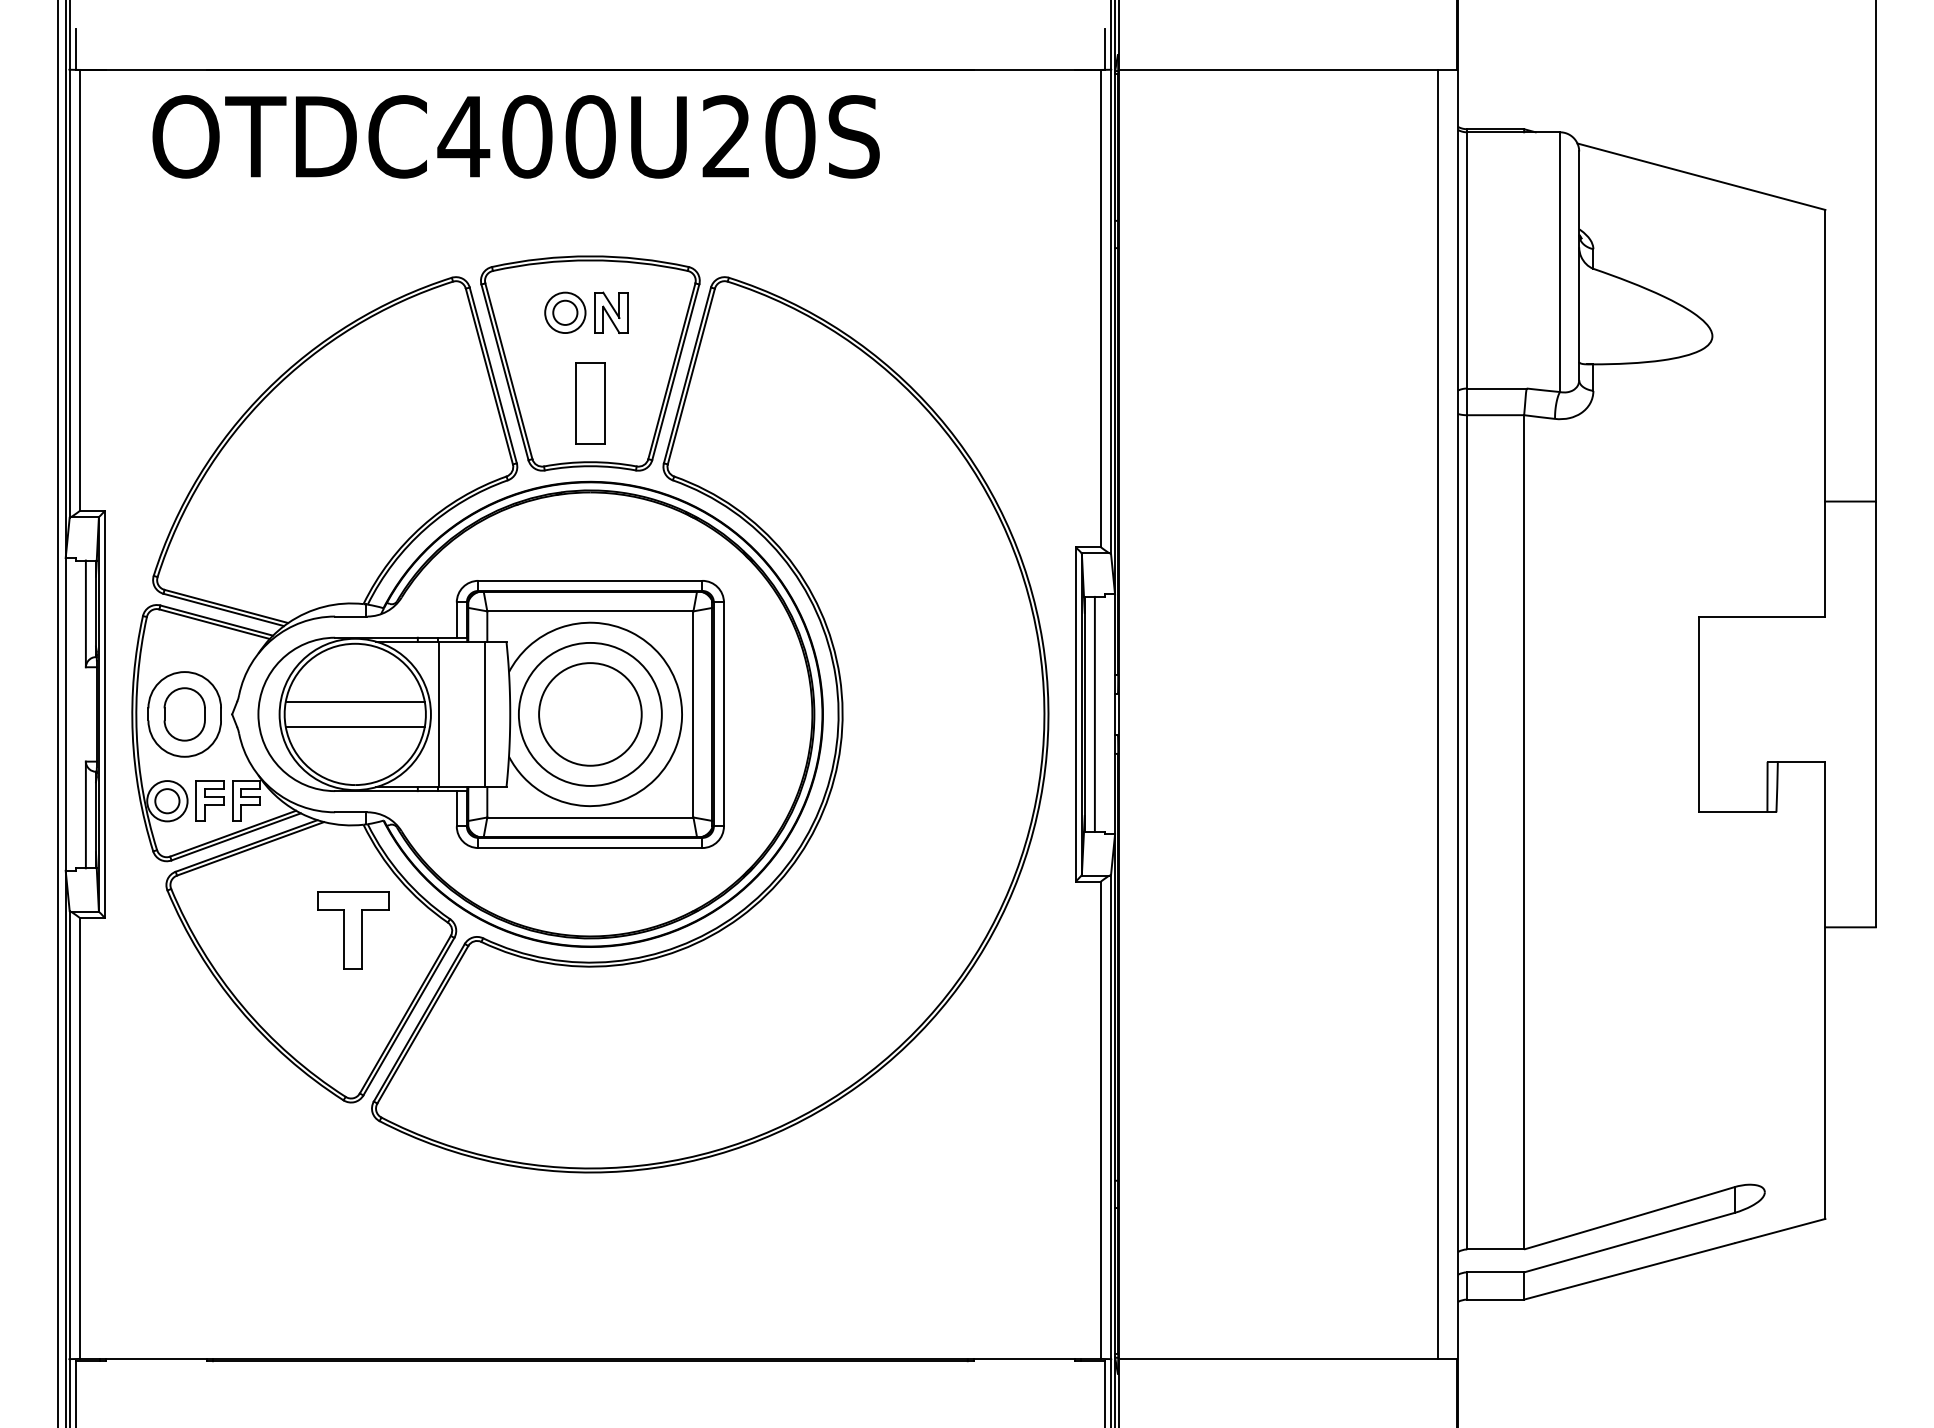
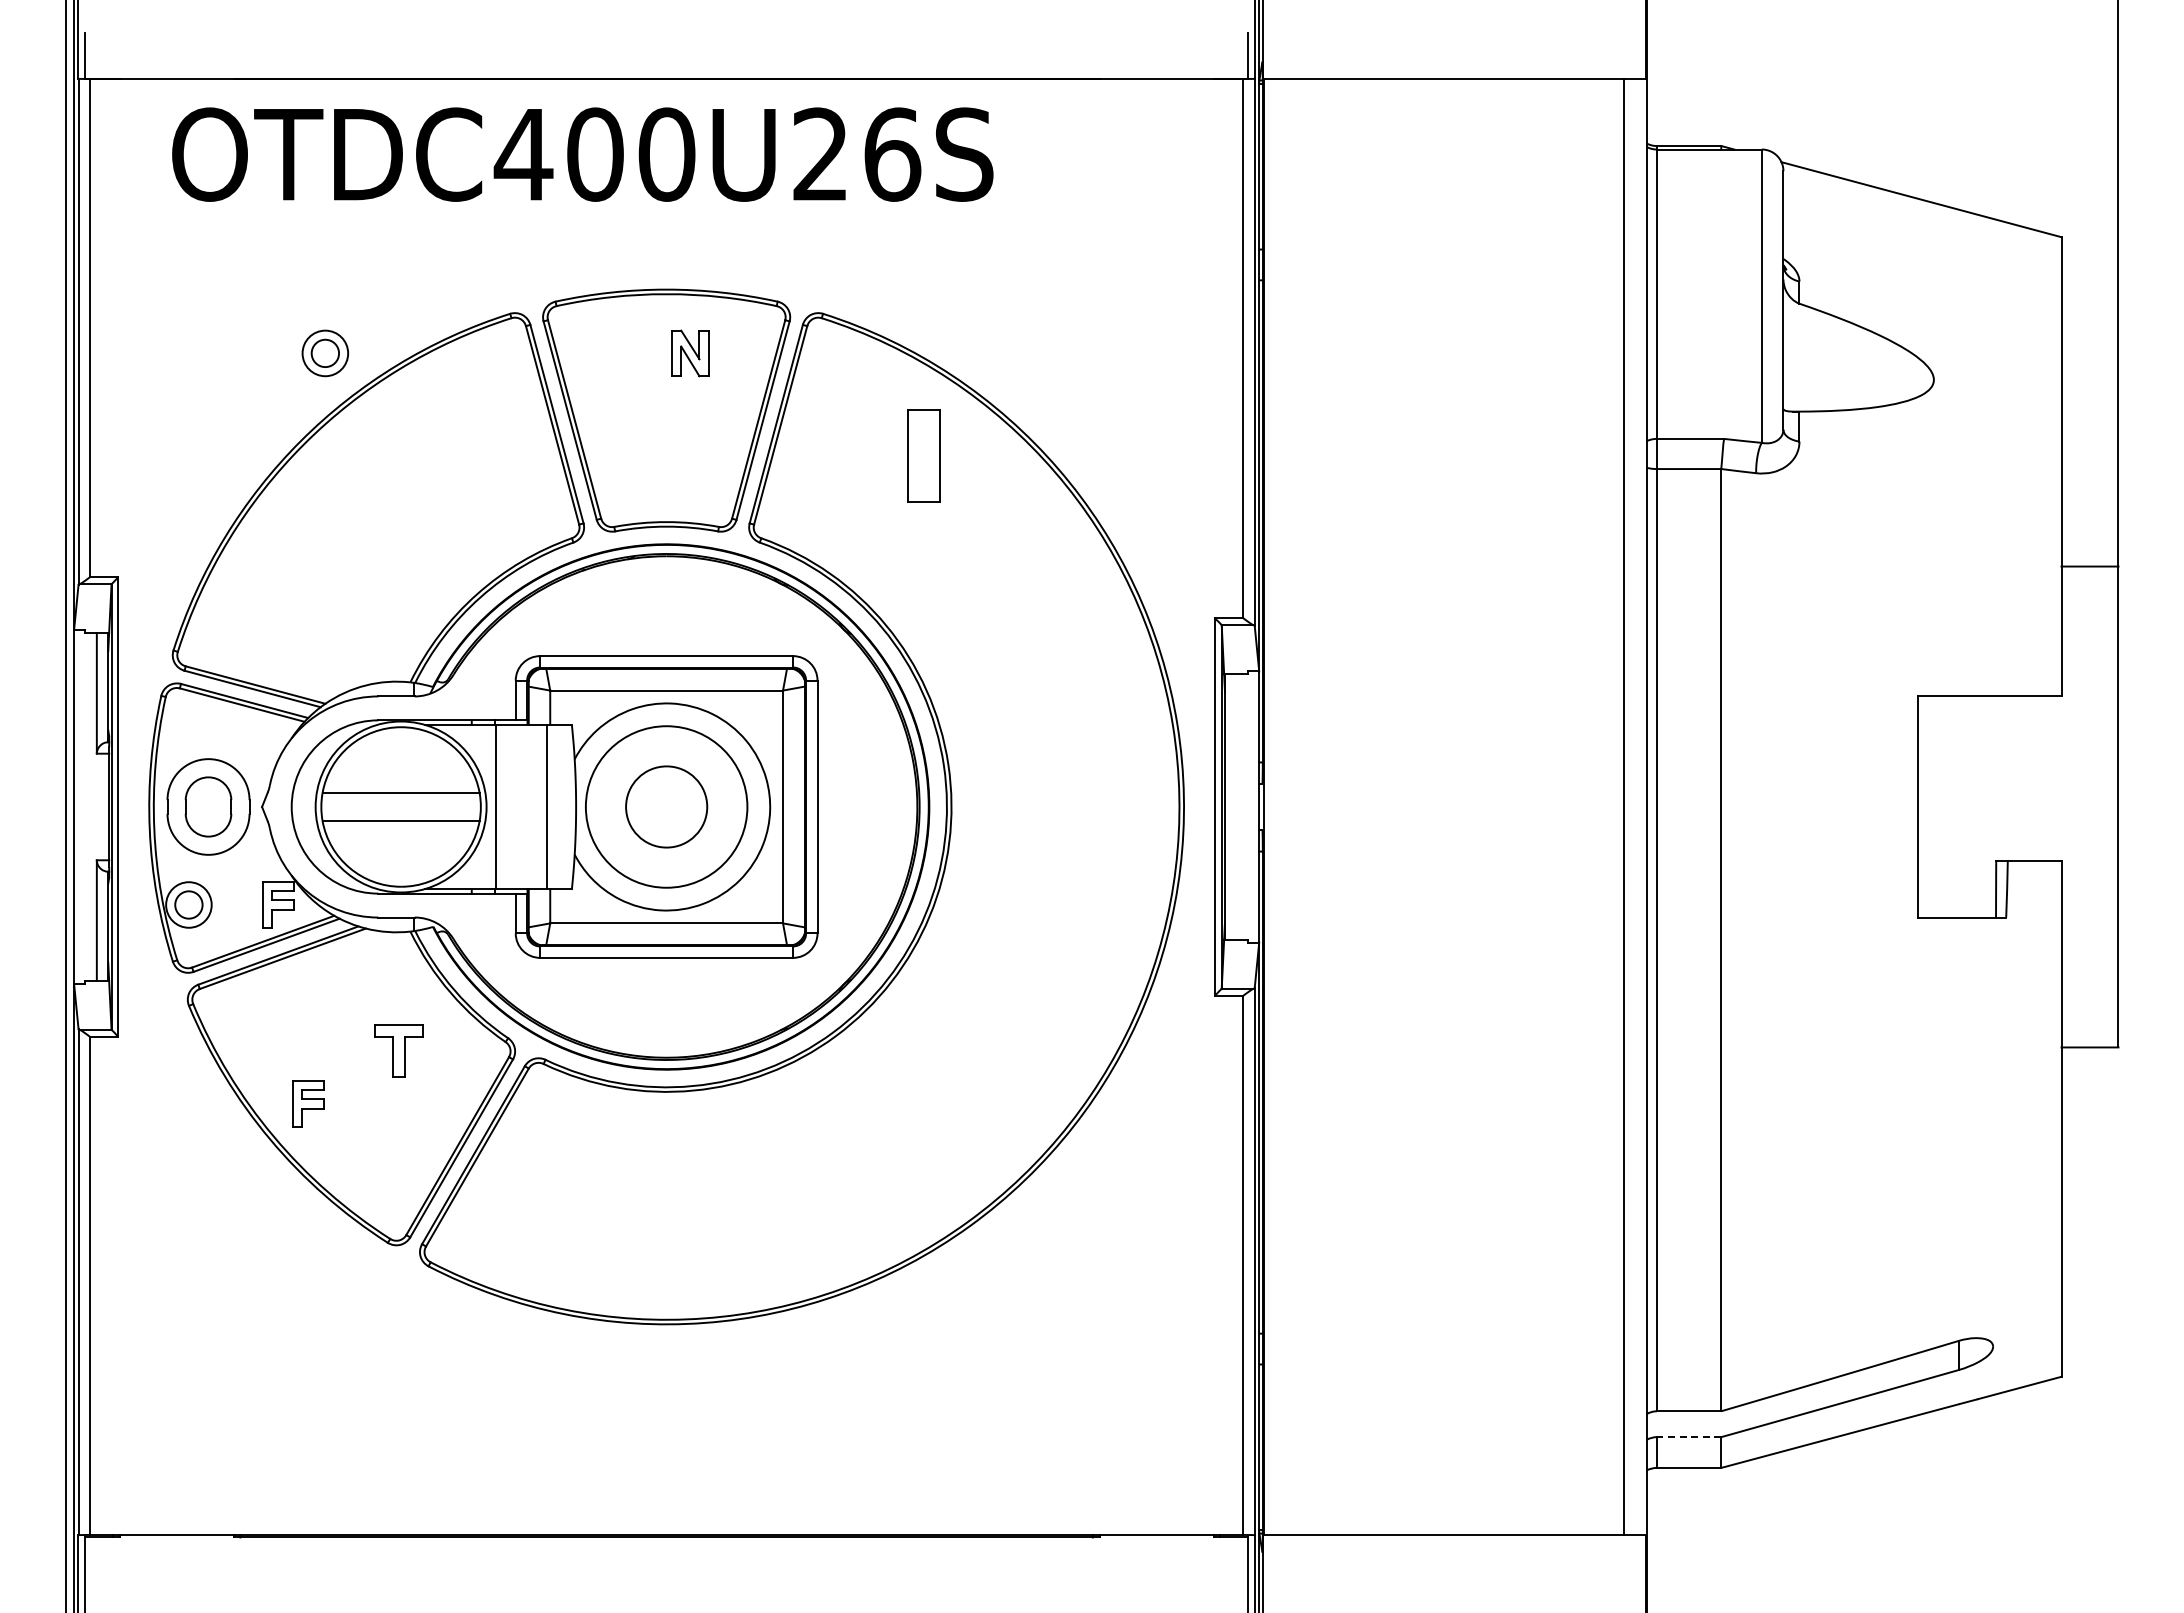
text: (790, 136) -> (892, 154), OTDC400U20S -> OTDC400U26S
part: (565, 312) -> (325, 353), moved
part: (590, 403) -> (923, 455), moved
circle: (590, 714) -> (666, 806), size x0.7
line: (1094, 714) -> (1236, 806), removed
part: (210, 800) -> (308, 1103), moved
part: (352, 930) -> (398, 1050), size x0.6
line: (1495, 1272) -> (1688, 1437), solid -> dashed

